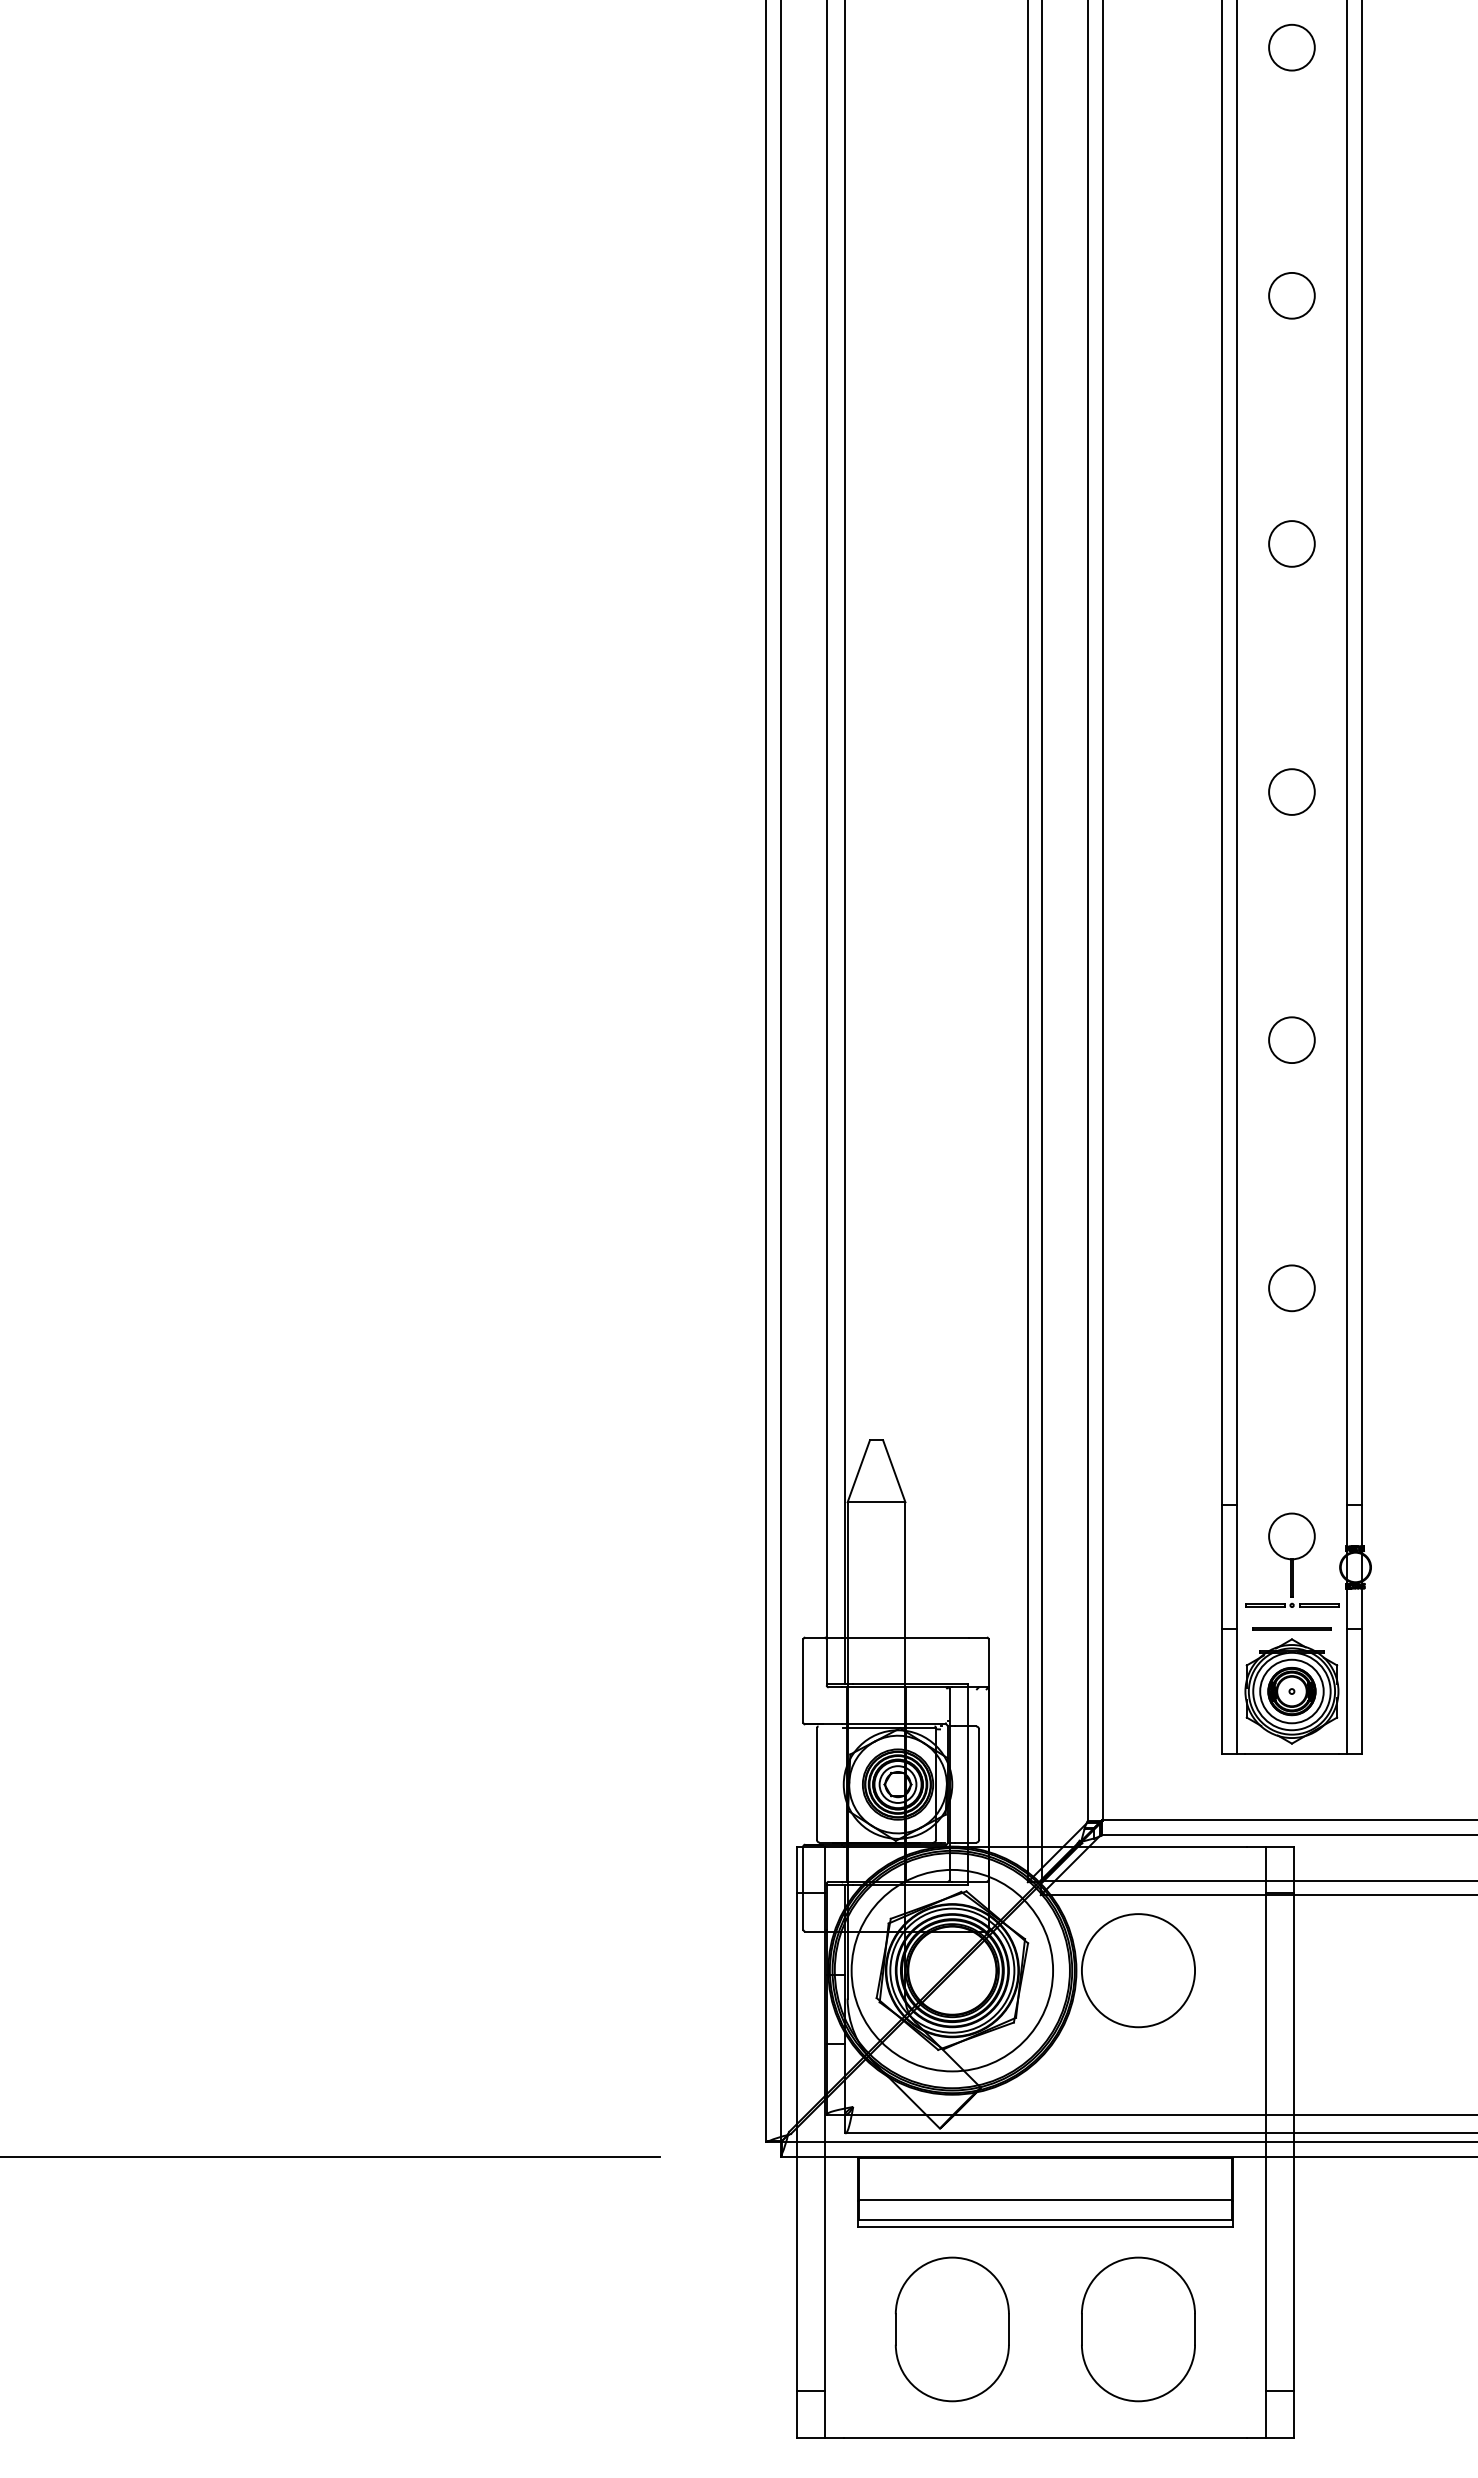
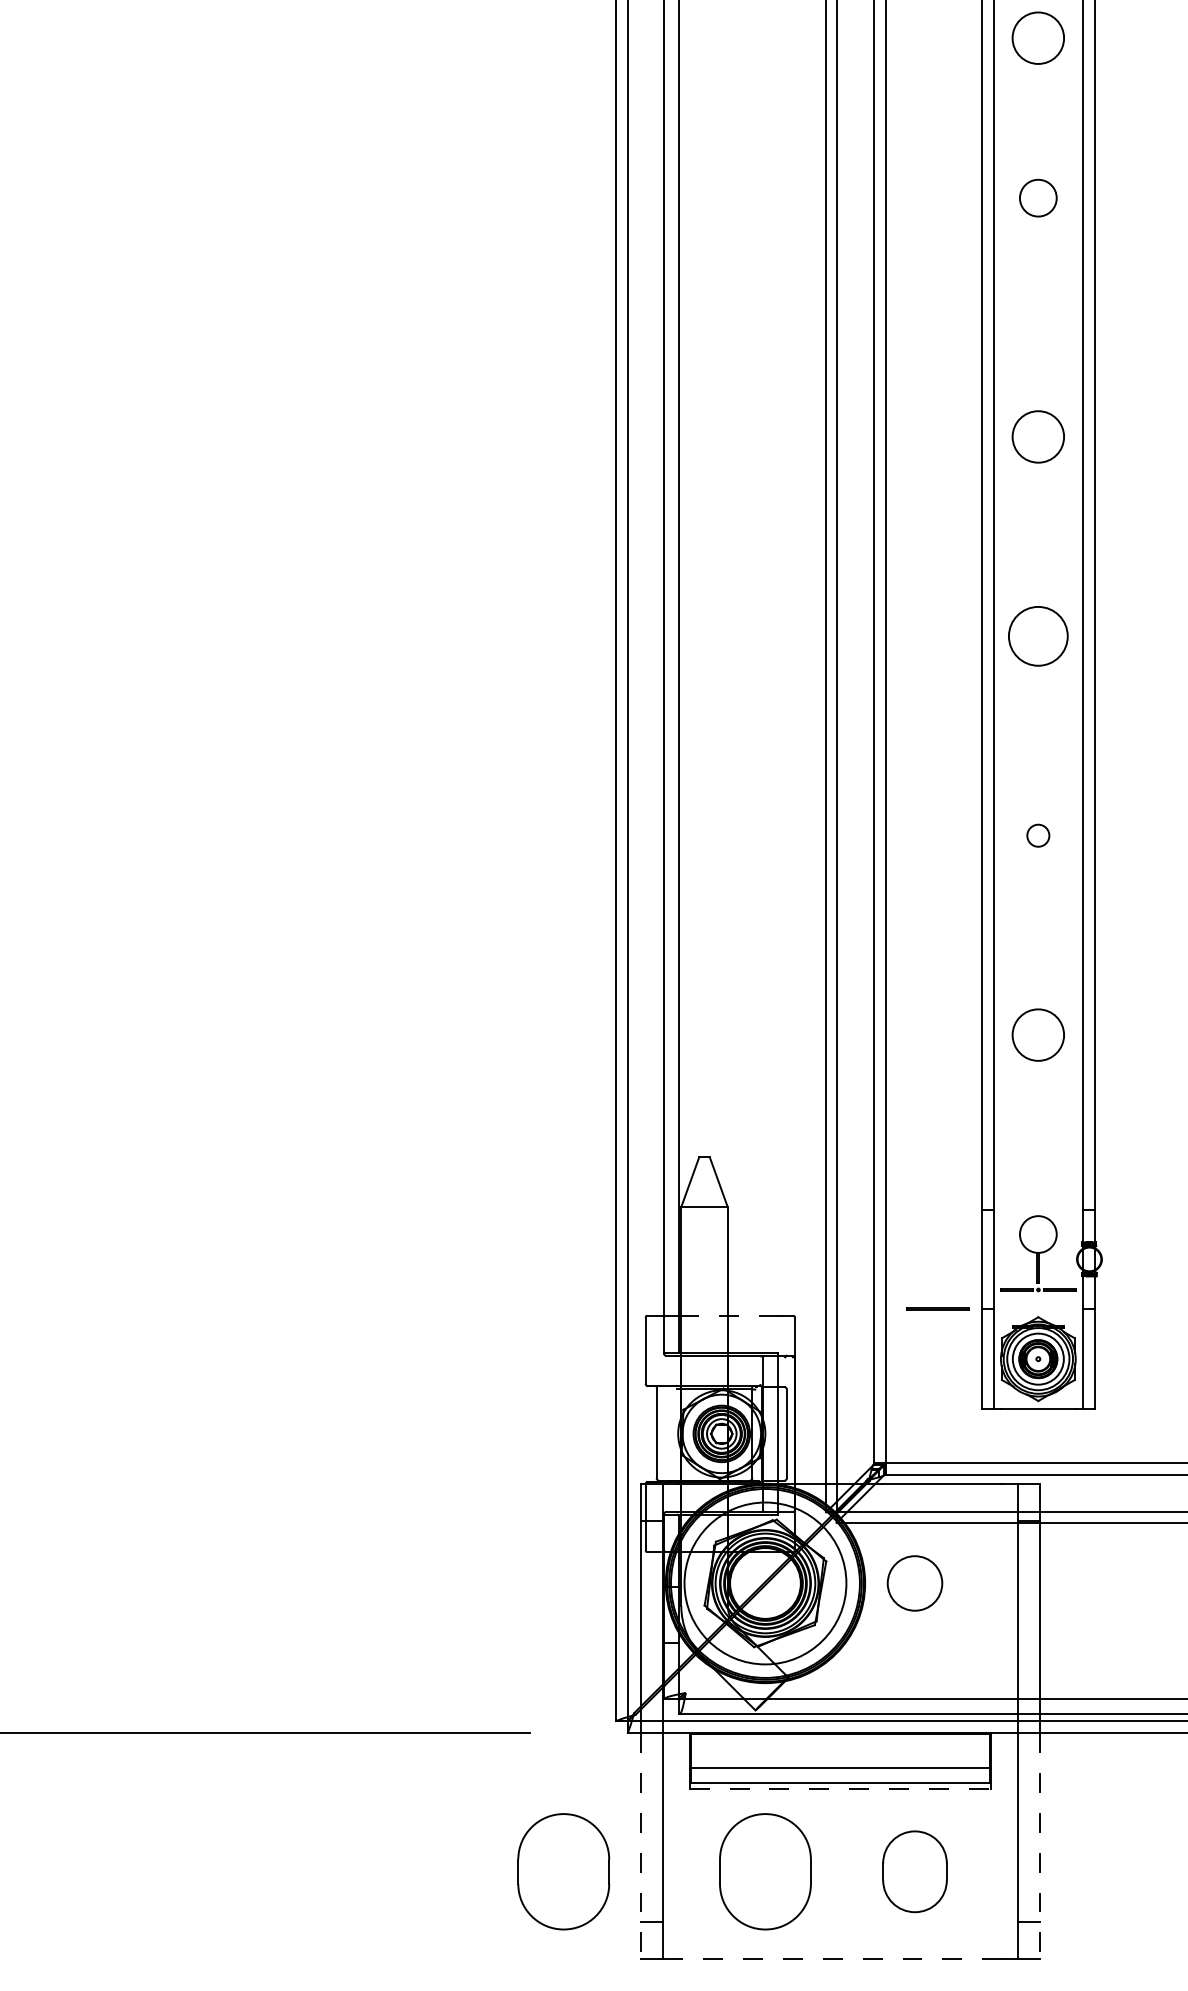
circle: (1291, 47) -> (1037, 38), size x1.4
circle: (1291, 295) -> (1037, 197), moved
circle: (1291, 543) -> (1037, 436), size x1.4
circle: (1291, 791) -> (1037, 635), size x1.6
circle: (1291, 1040) -> (1037, 835), size x0.6
circle: (1291, 1288) -> (1037, 1035), size x1.4
line: (1291, 1628) -> (937, 1308), moved
line: (905, 1637) -> (727, 1315), solid -> dashed
circle: (1138, 1970) -> (915, 1583), size x0.6
line: (1045, 2226) -> (840, 1789), solid -> dashed
line: (797, 2297) -> (641, 1846), solid -> dashed
line: (1293, 2297) -> (1039, 1846), solid -> dashed
part: (700, 2329) -> (563, 1871), added
part: (1138, 2329) -> (915, 1871), size x0.7
line: (1045, 2437) -> (840, 1958), solid -> dashed

